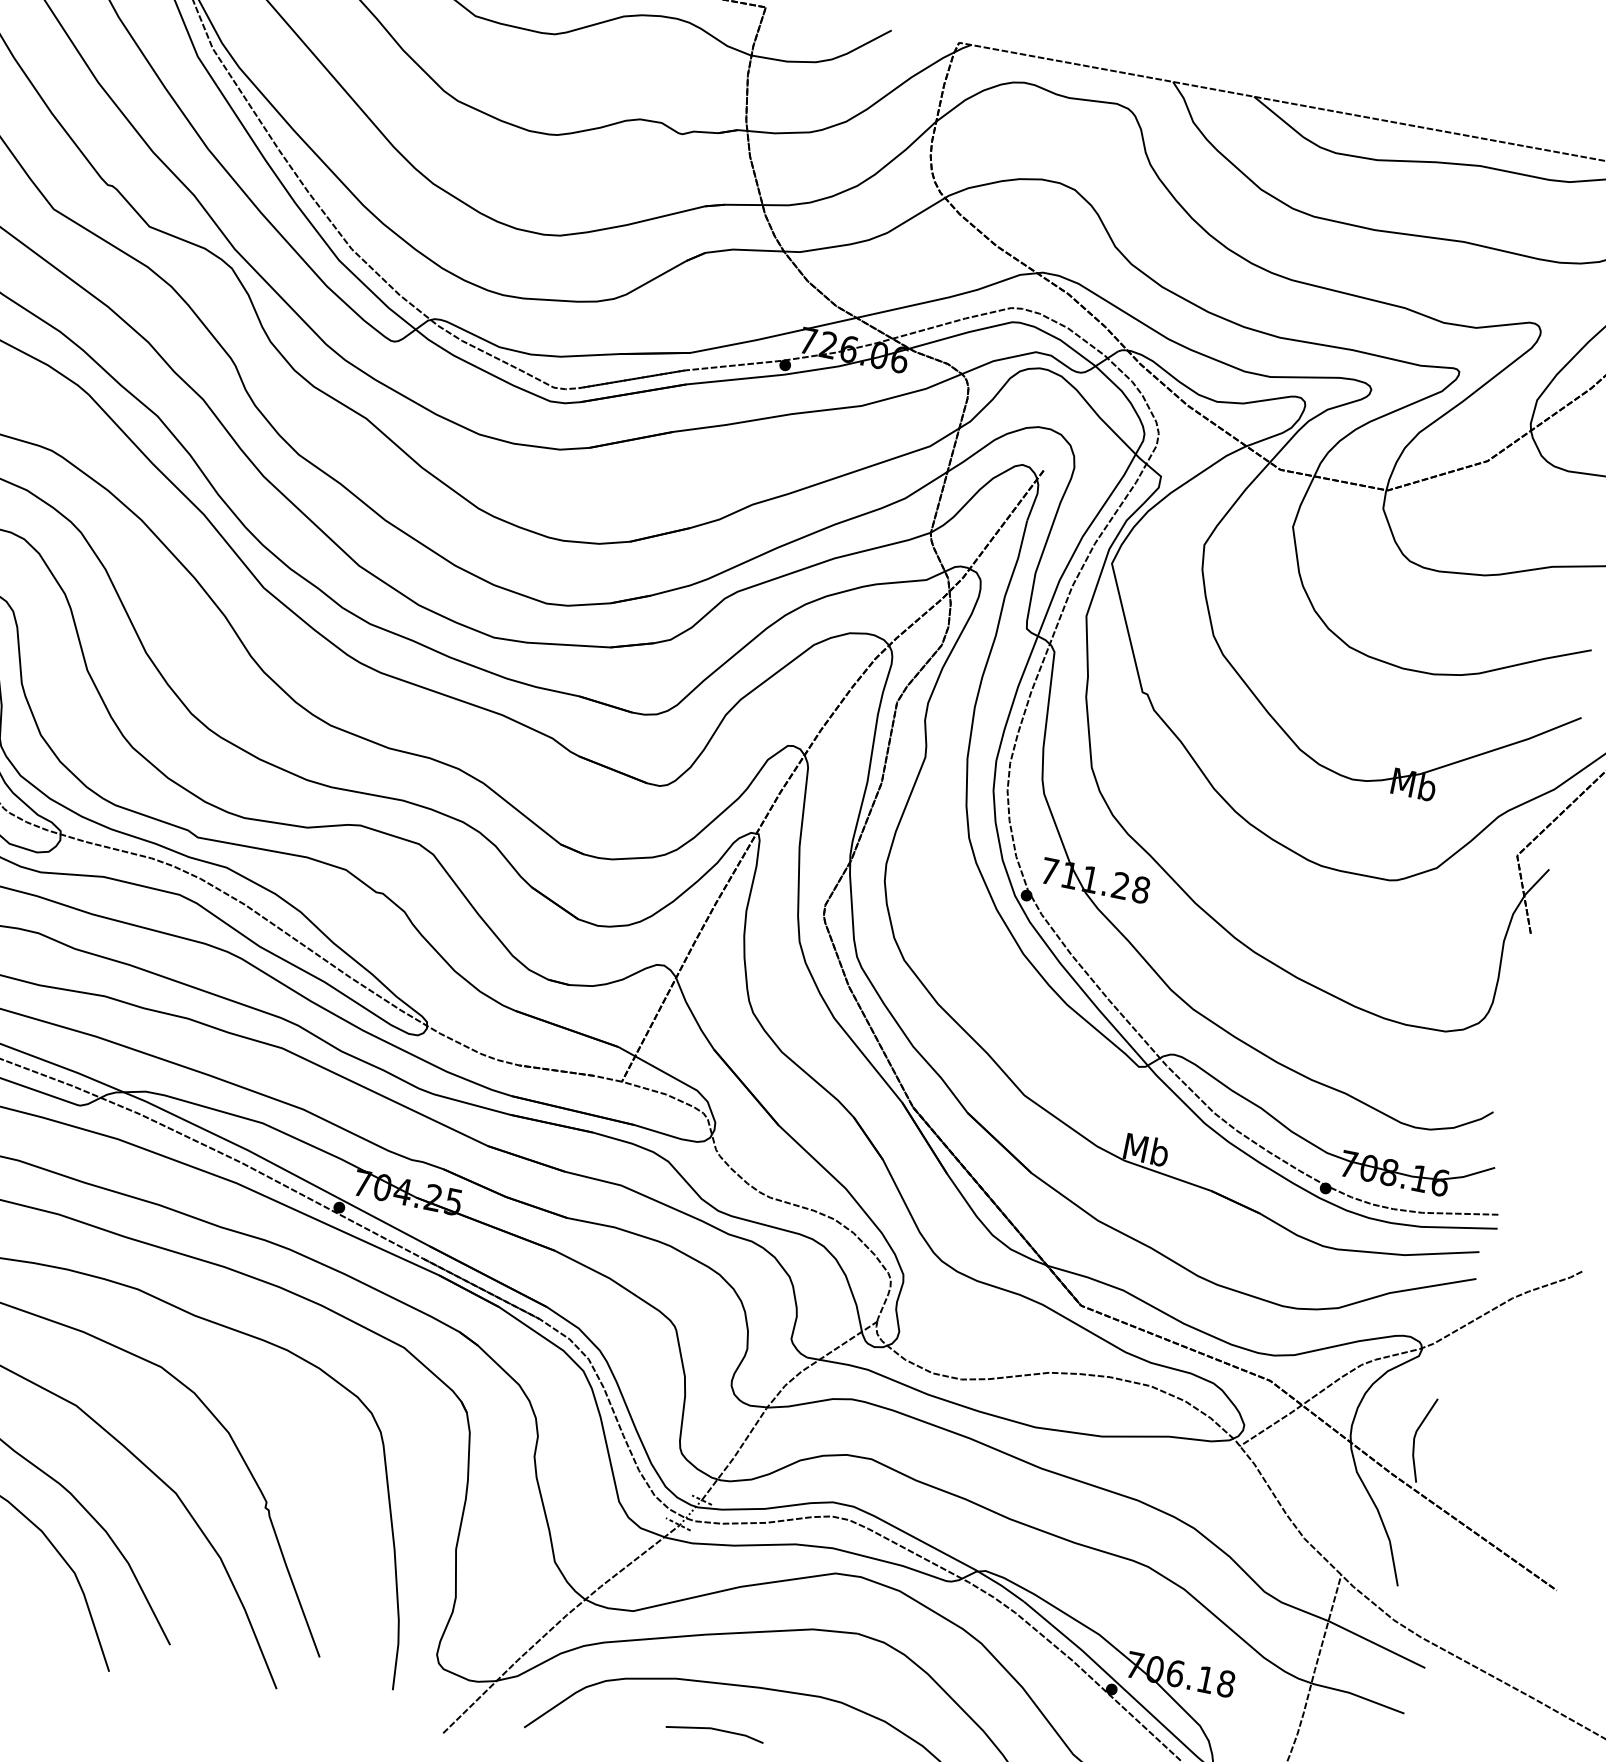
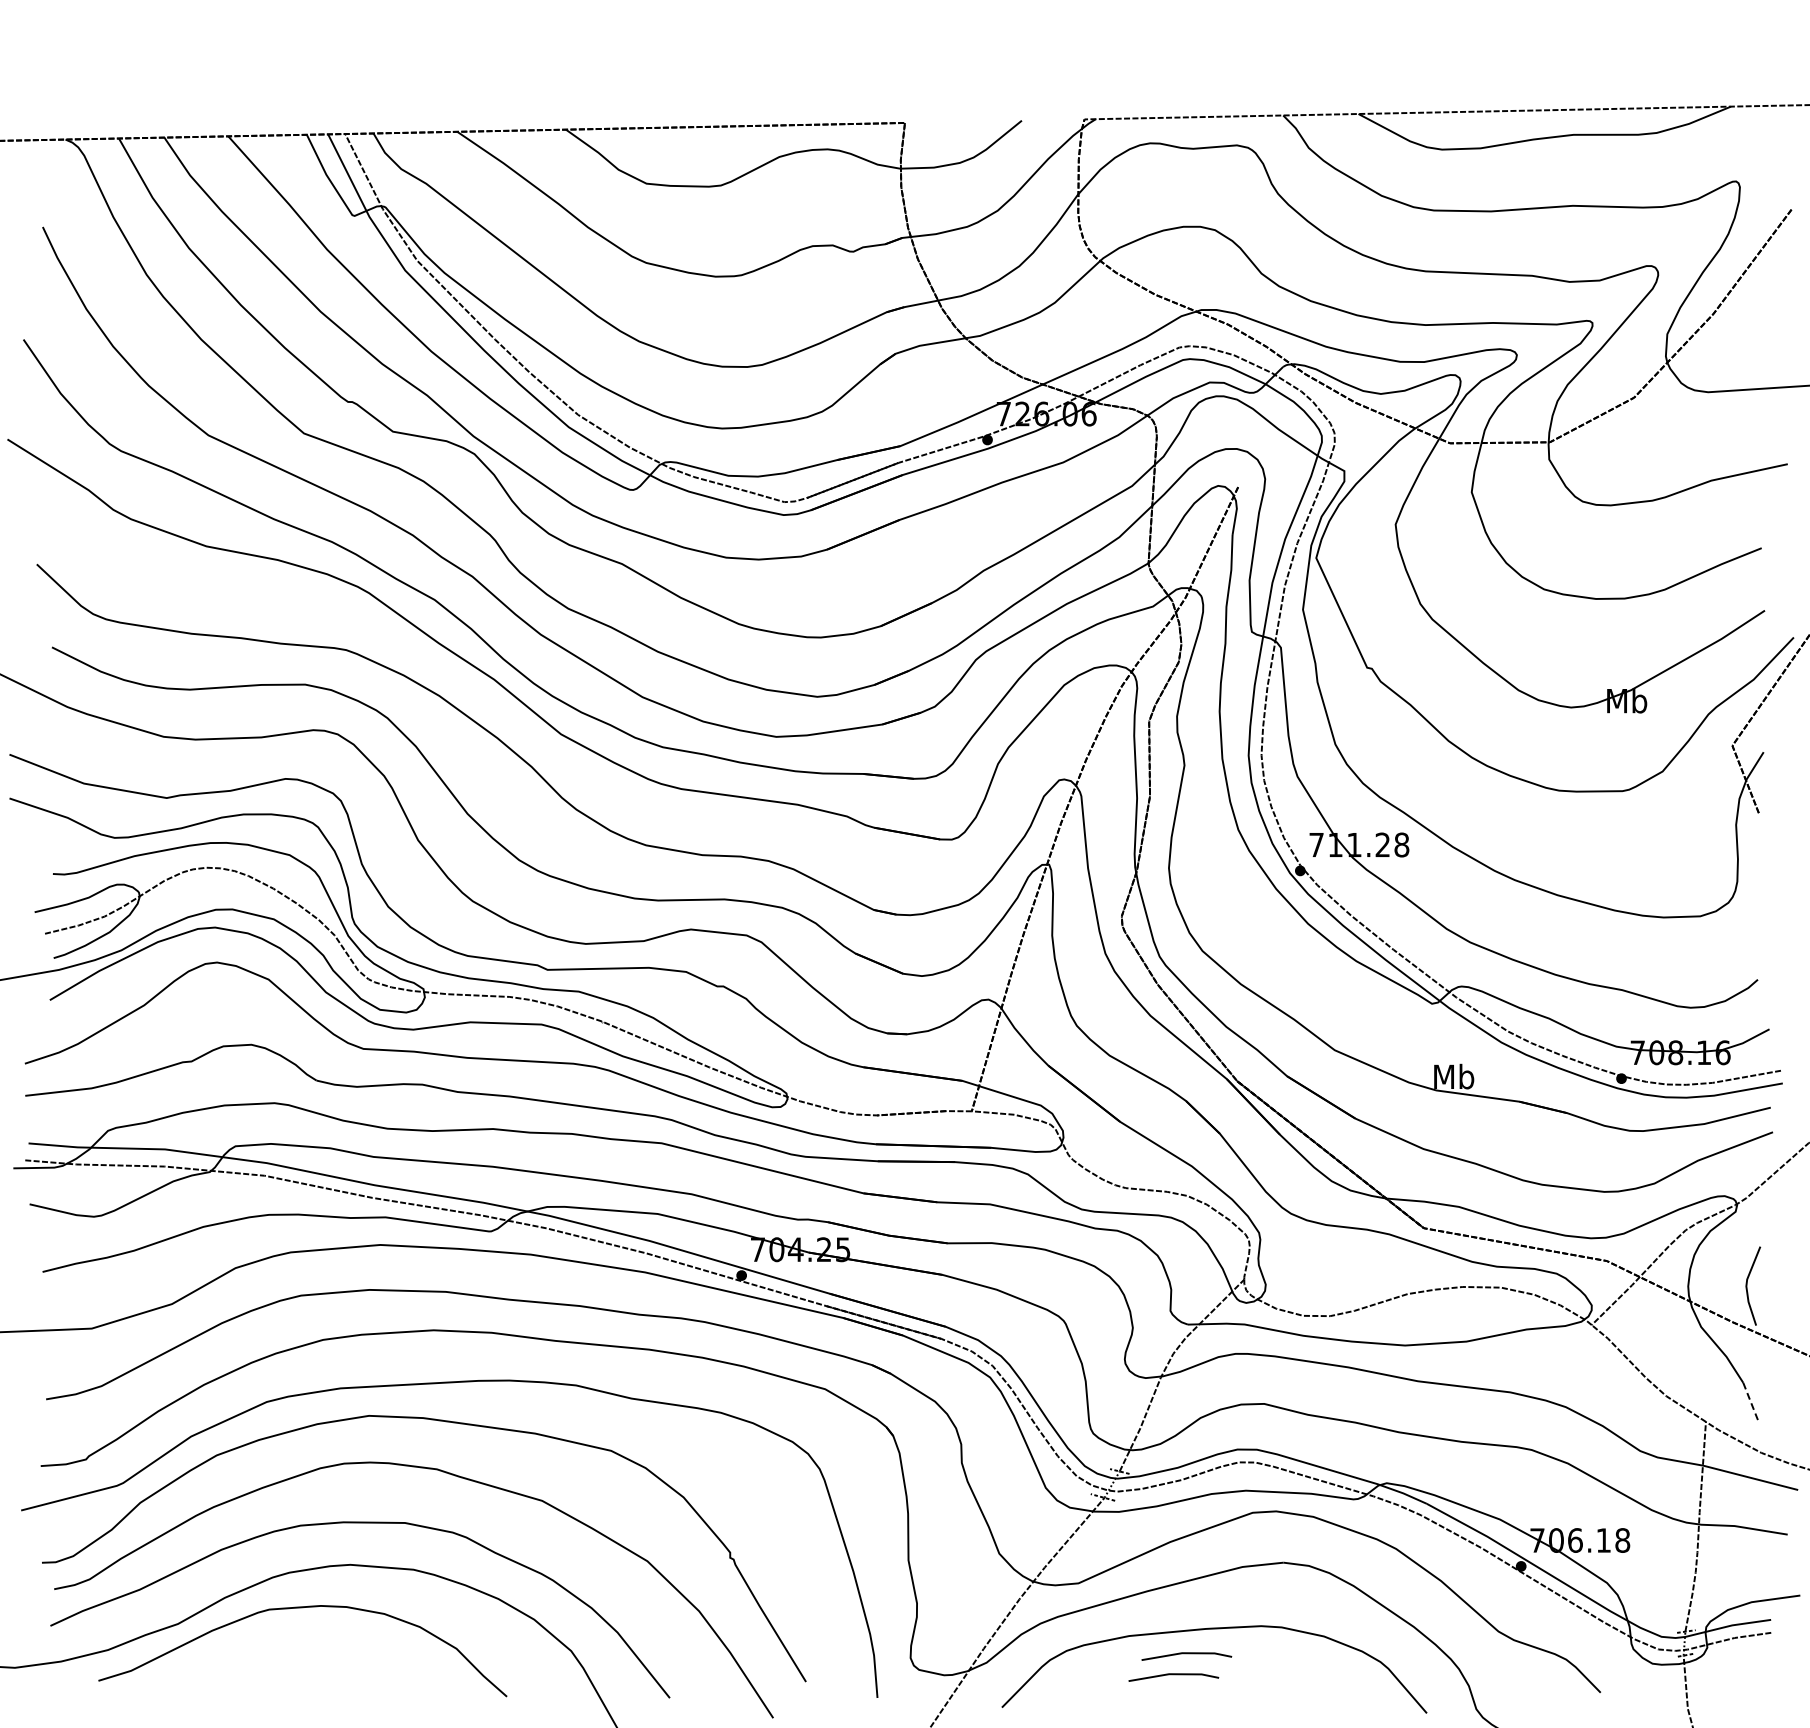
line: (1393, 1563) -> (1750, 1402), solid -> dashed
line: (733, 1710) -> (1186, 1654), added

